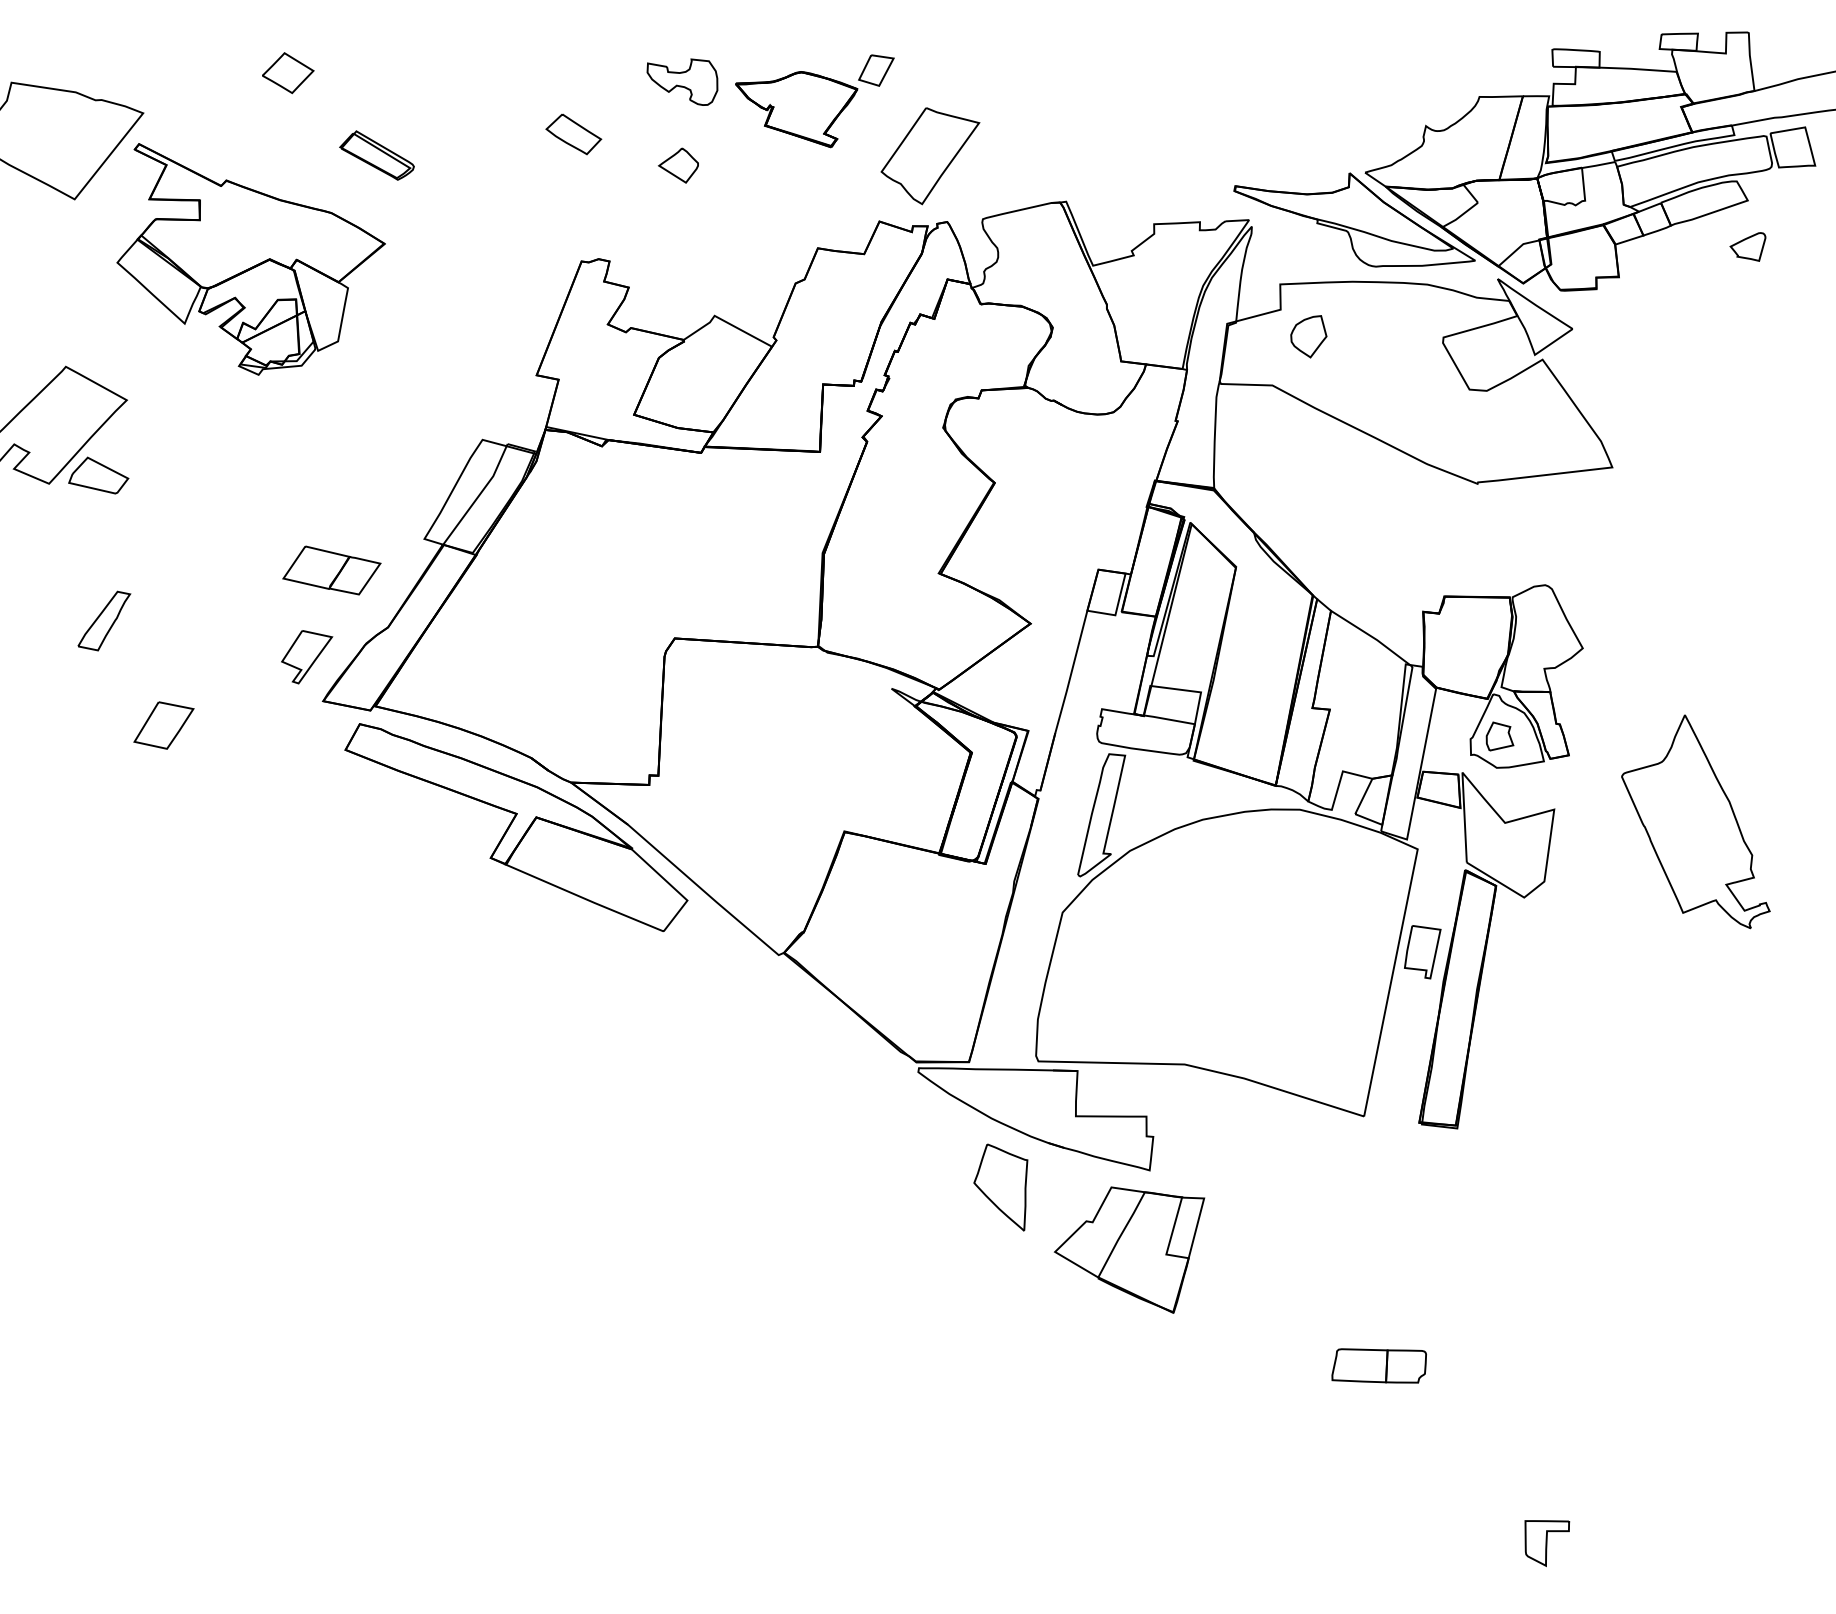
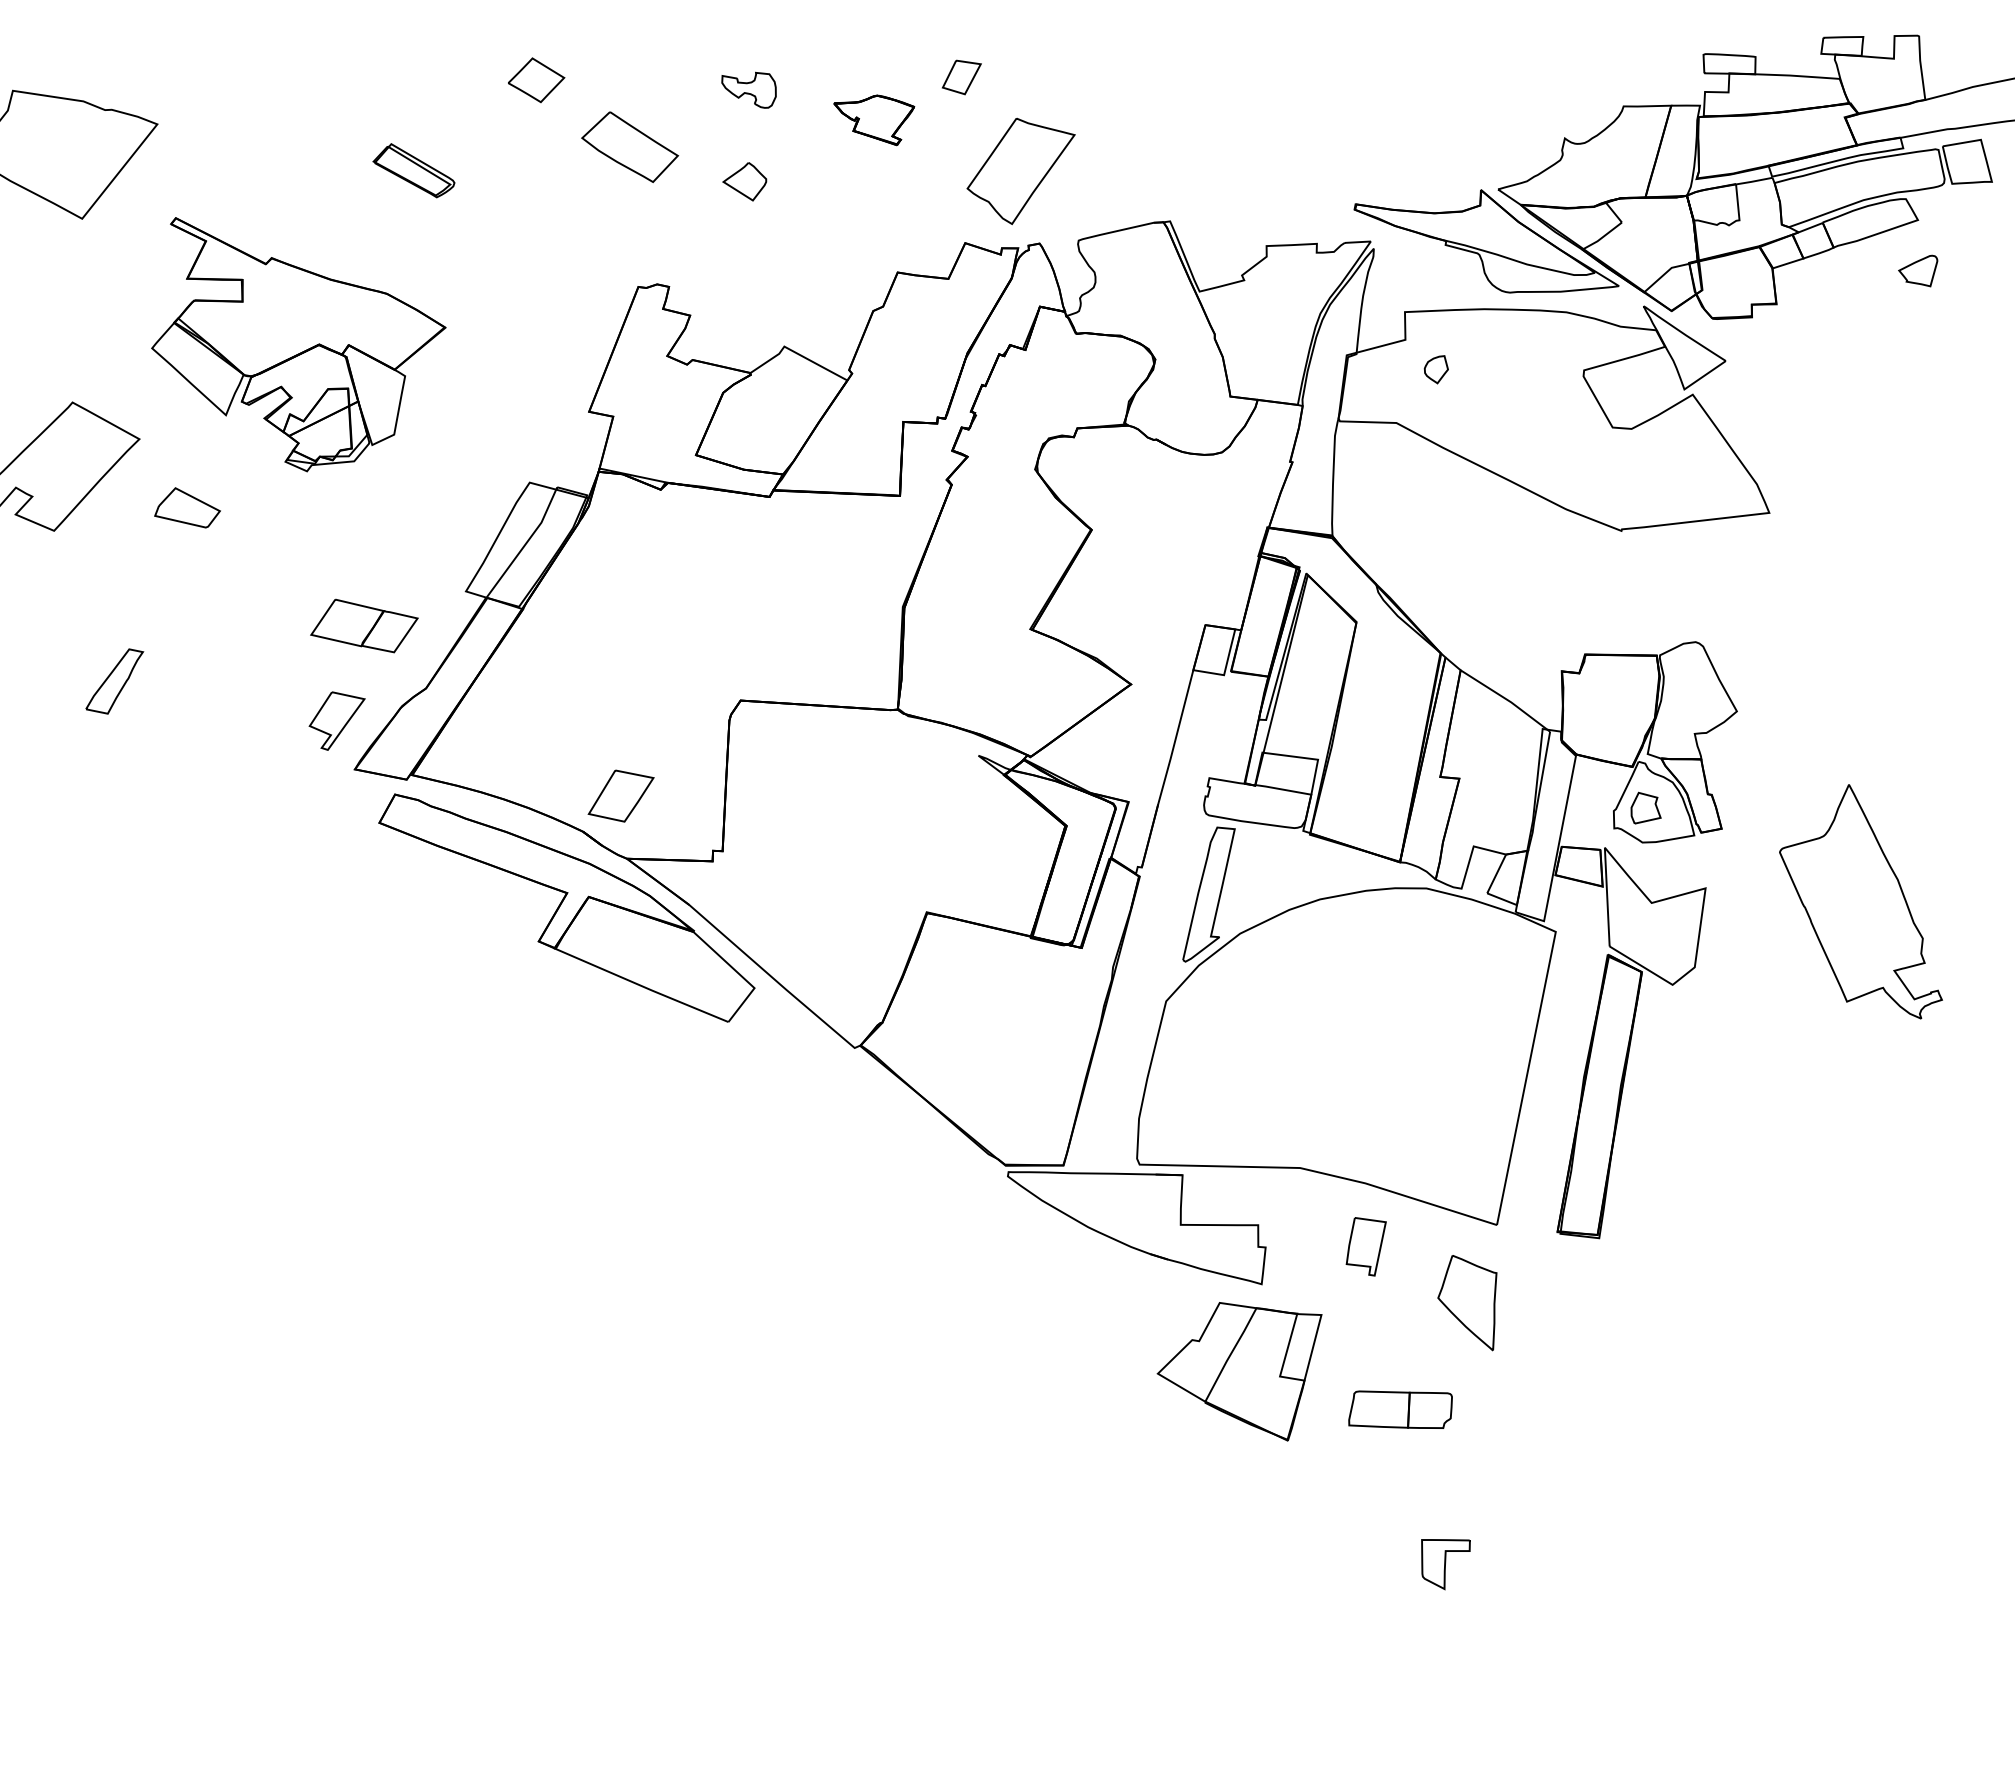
part: (288, 73) -> (536, 80), moved
part: (681, 82) -> (748, 90), size x0.7
part: (795, 109) -> (873, 120), size x0.6
part: (573, 134) -> (629, 147), size x1.6
part: (250, 259) -> (298, 344), moved
part: (1308, 336) -> (1436, 369), size x0.6
part: (98, 475) -> (187, 507), moved
part: (163, 724) -> (620, 795), moved
part: (1422, 951) -> (1365, 1246), moved
part: (1000, 1187) -> (1467, 1303), moved
part: (1379, 1365) -> (1400, 1409), moved
part: (1546, 1543) -> (1445, 1564), moved

